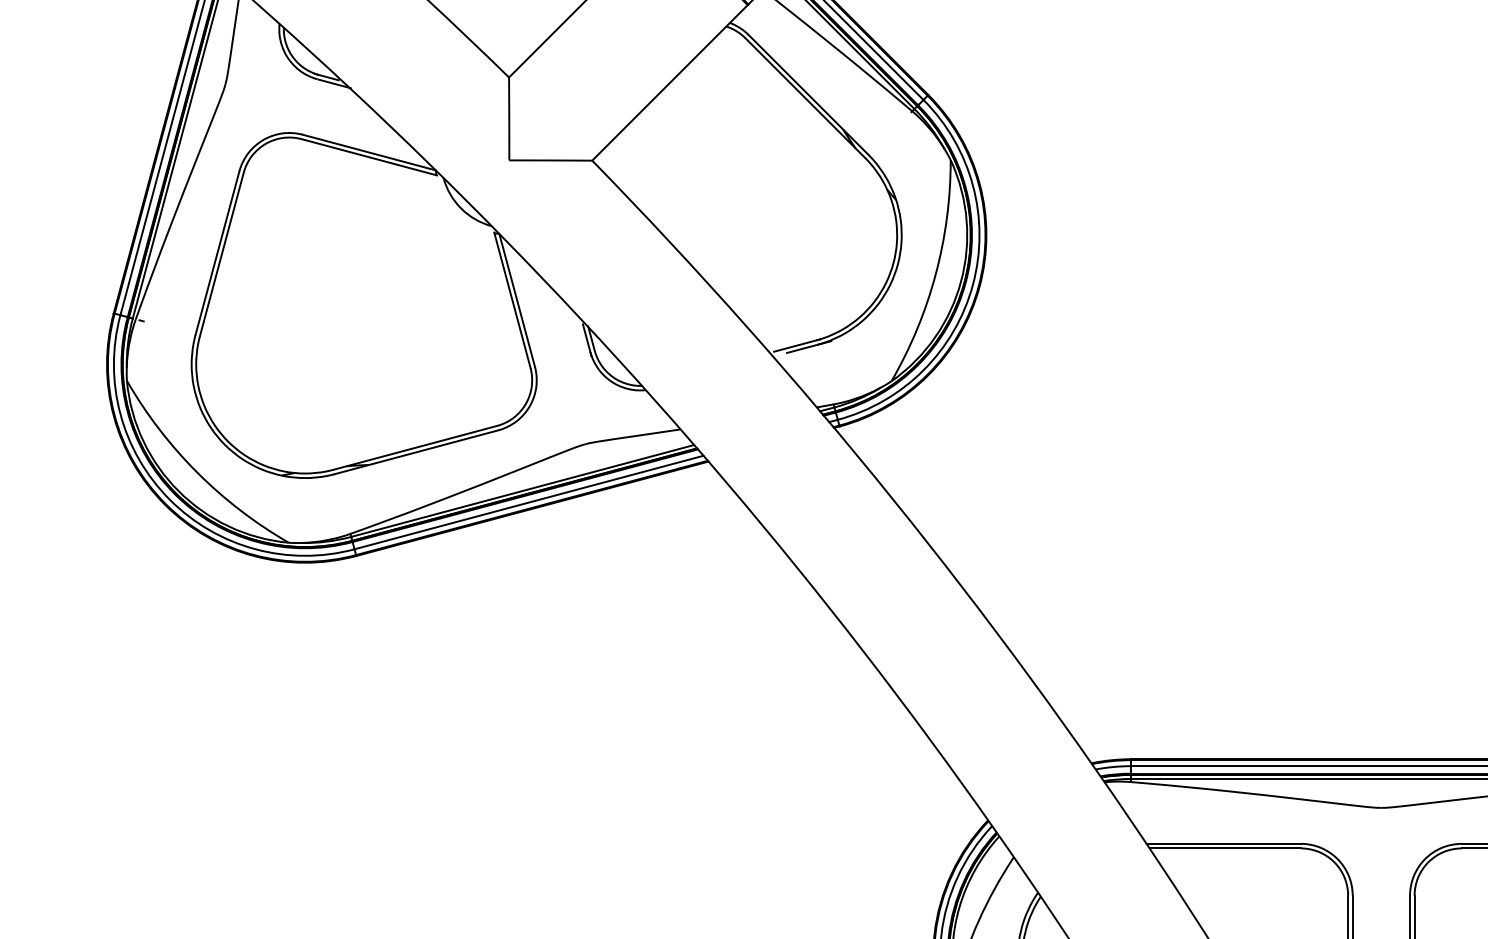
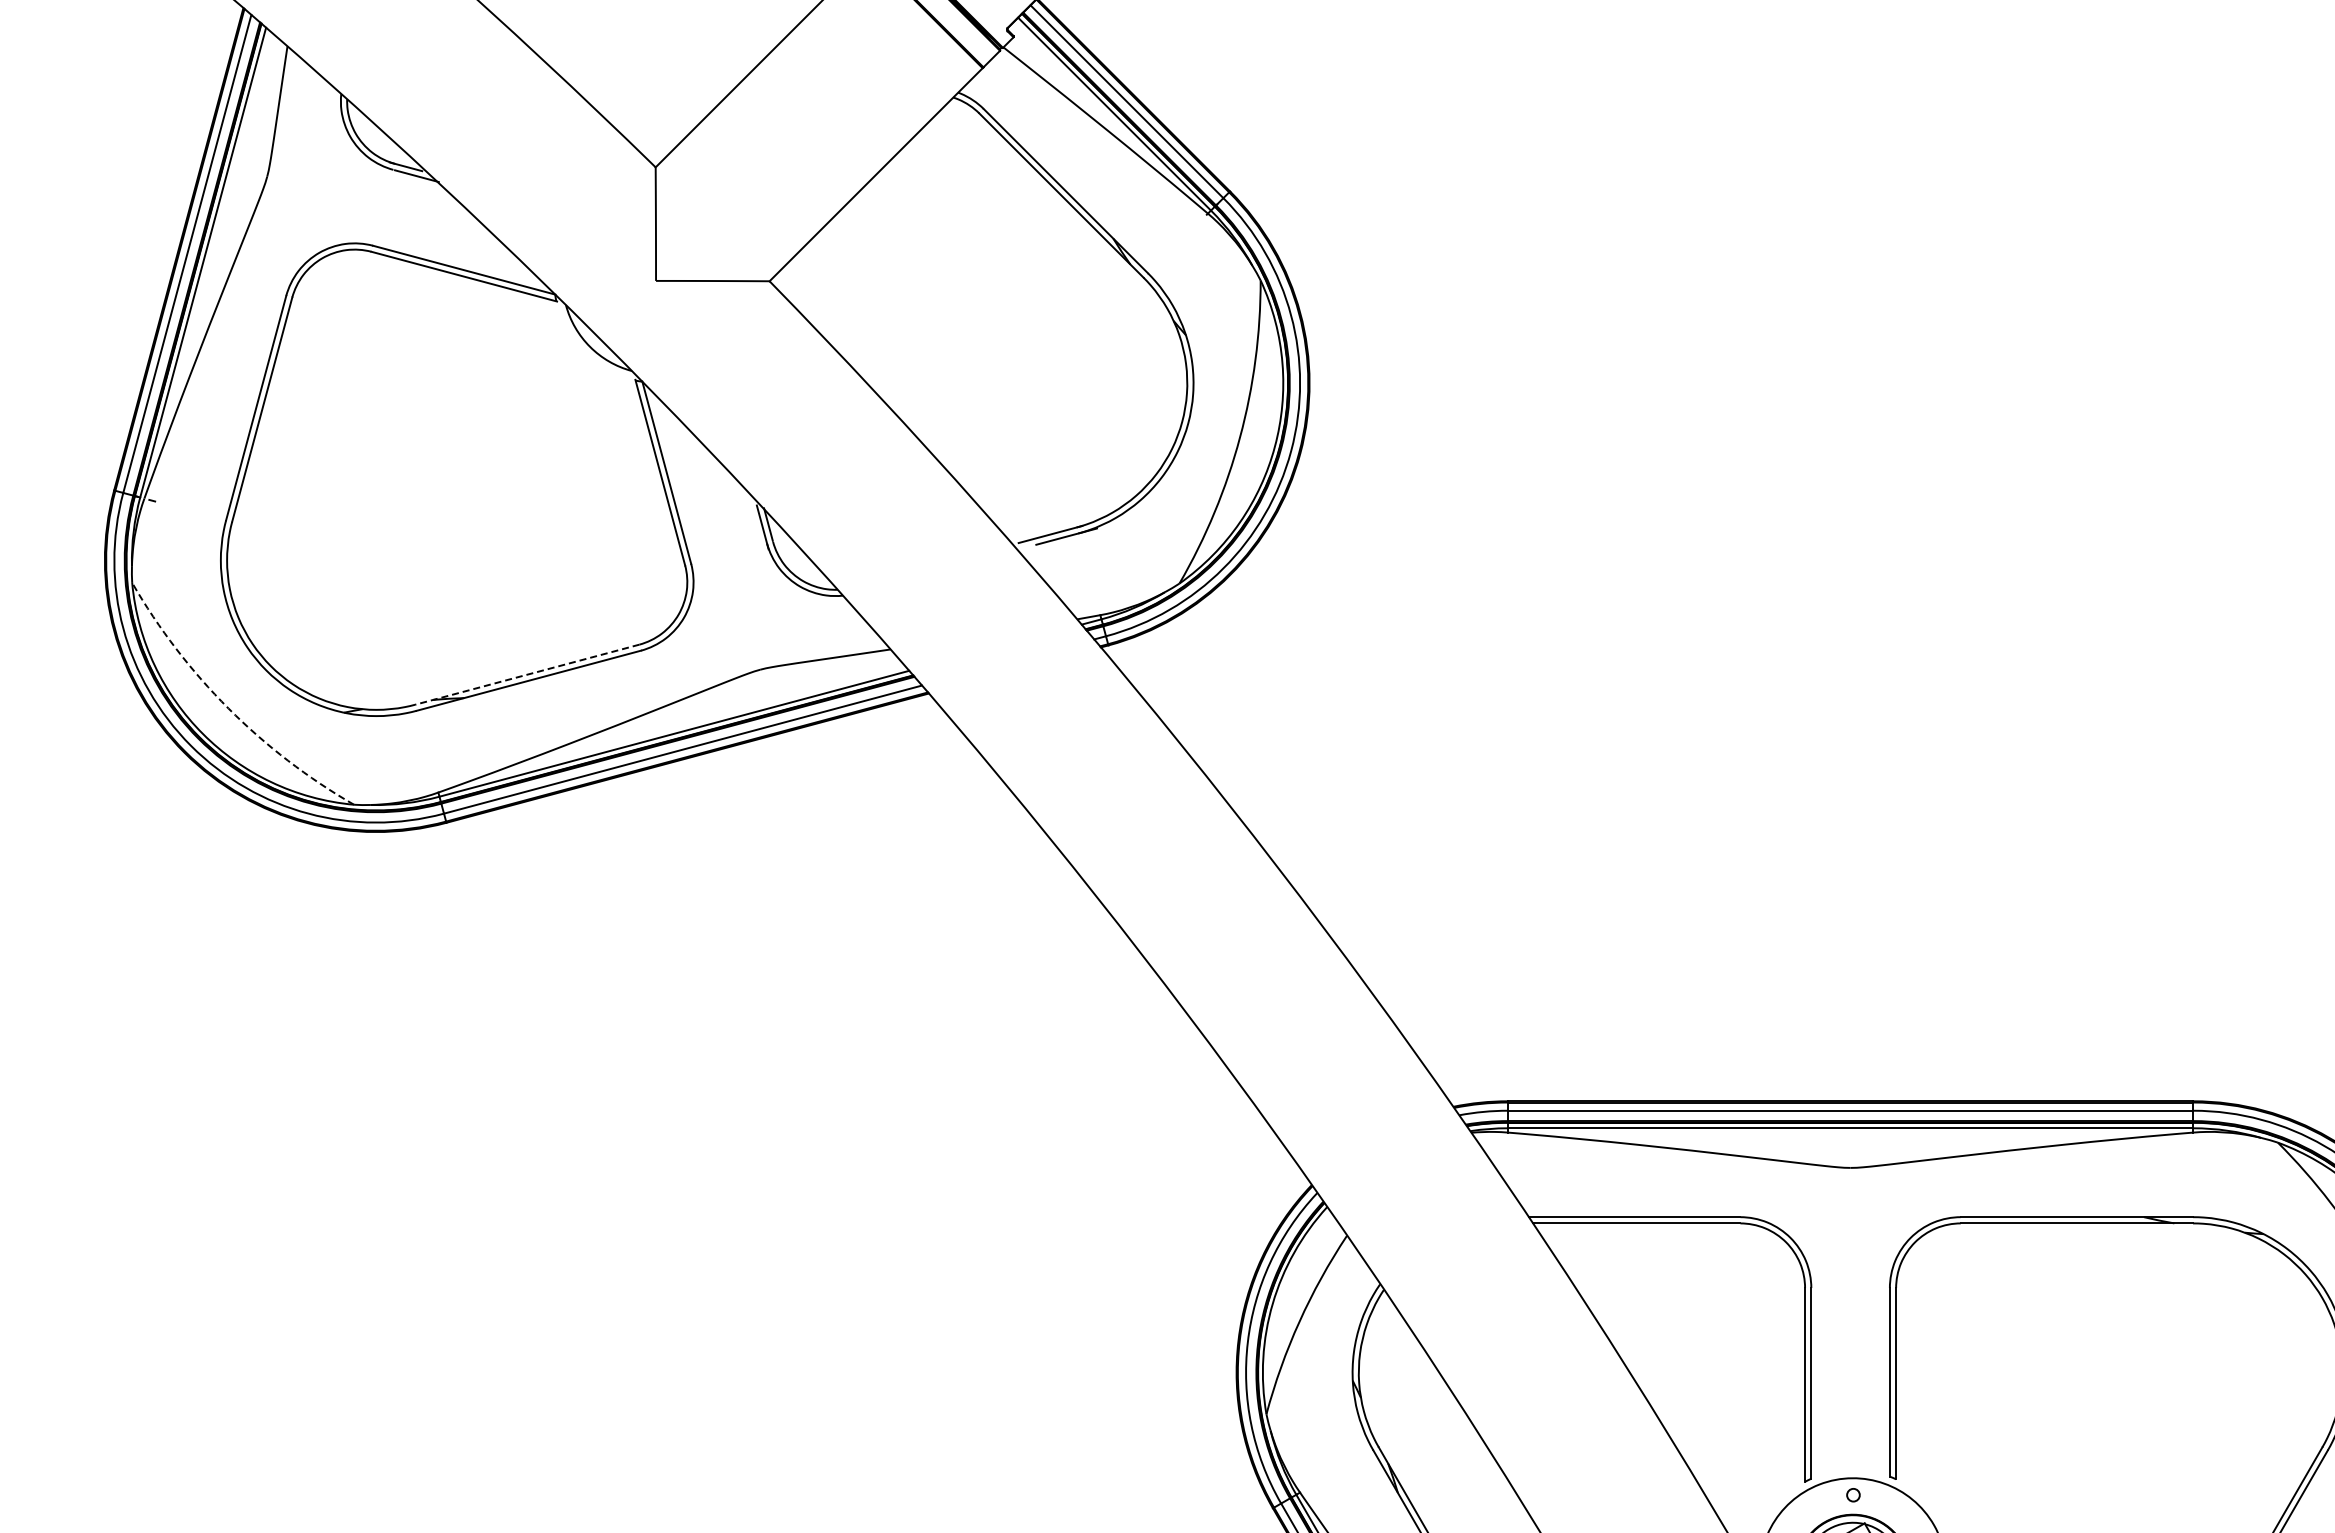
line: (414, 447) -> (526, 674), solid -> dashed
arc: (197, 472) -> (228, 708), solid -> dashed

